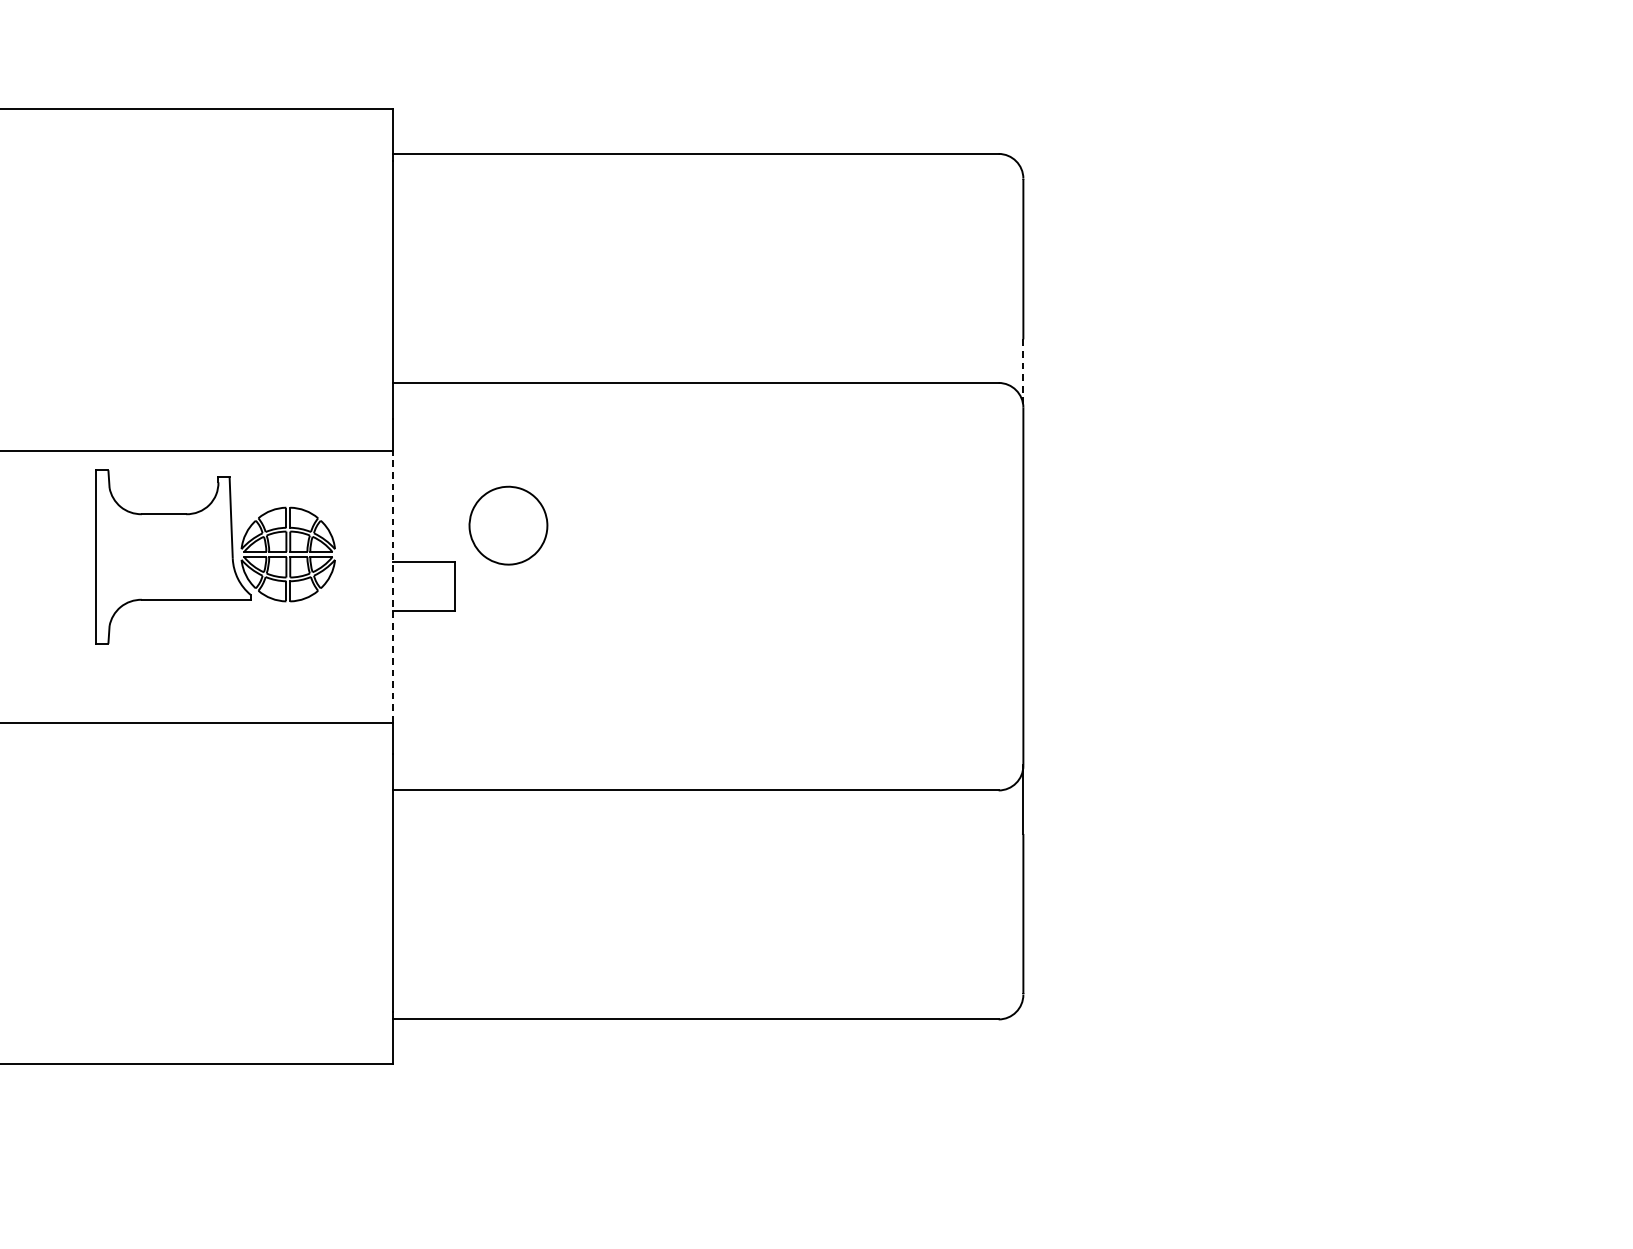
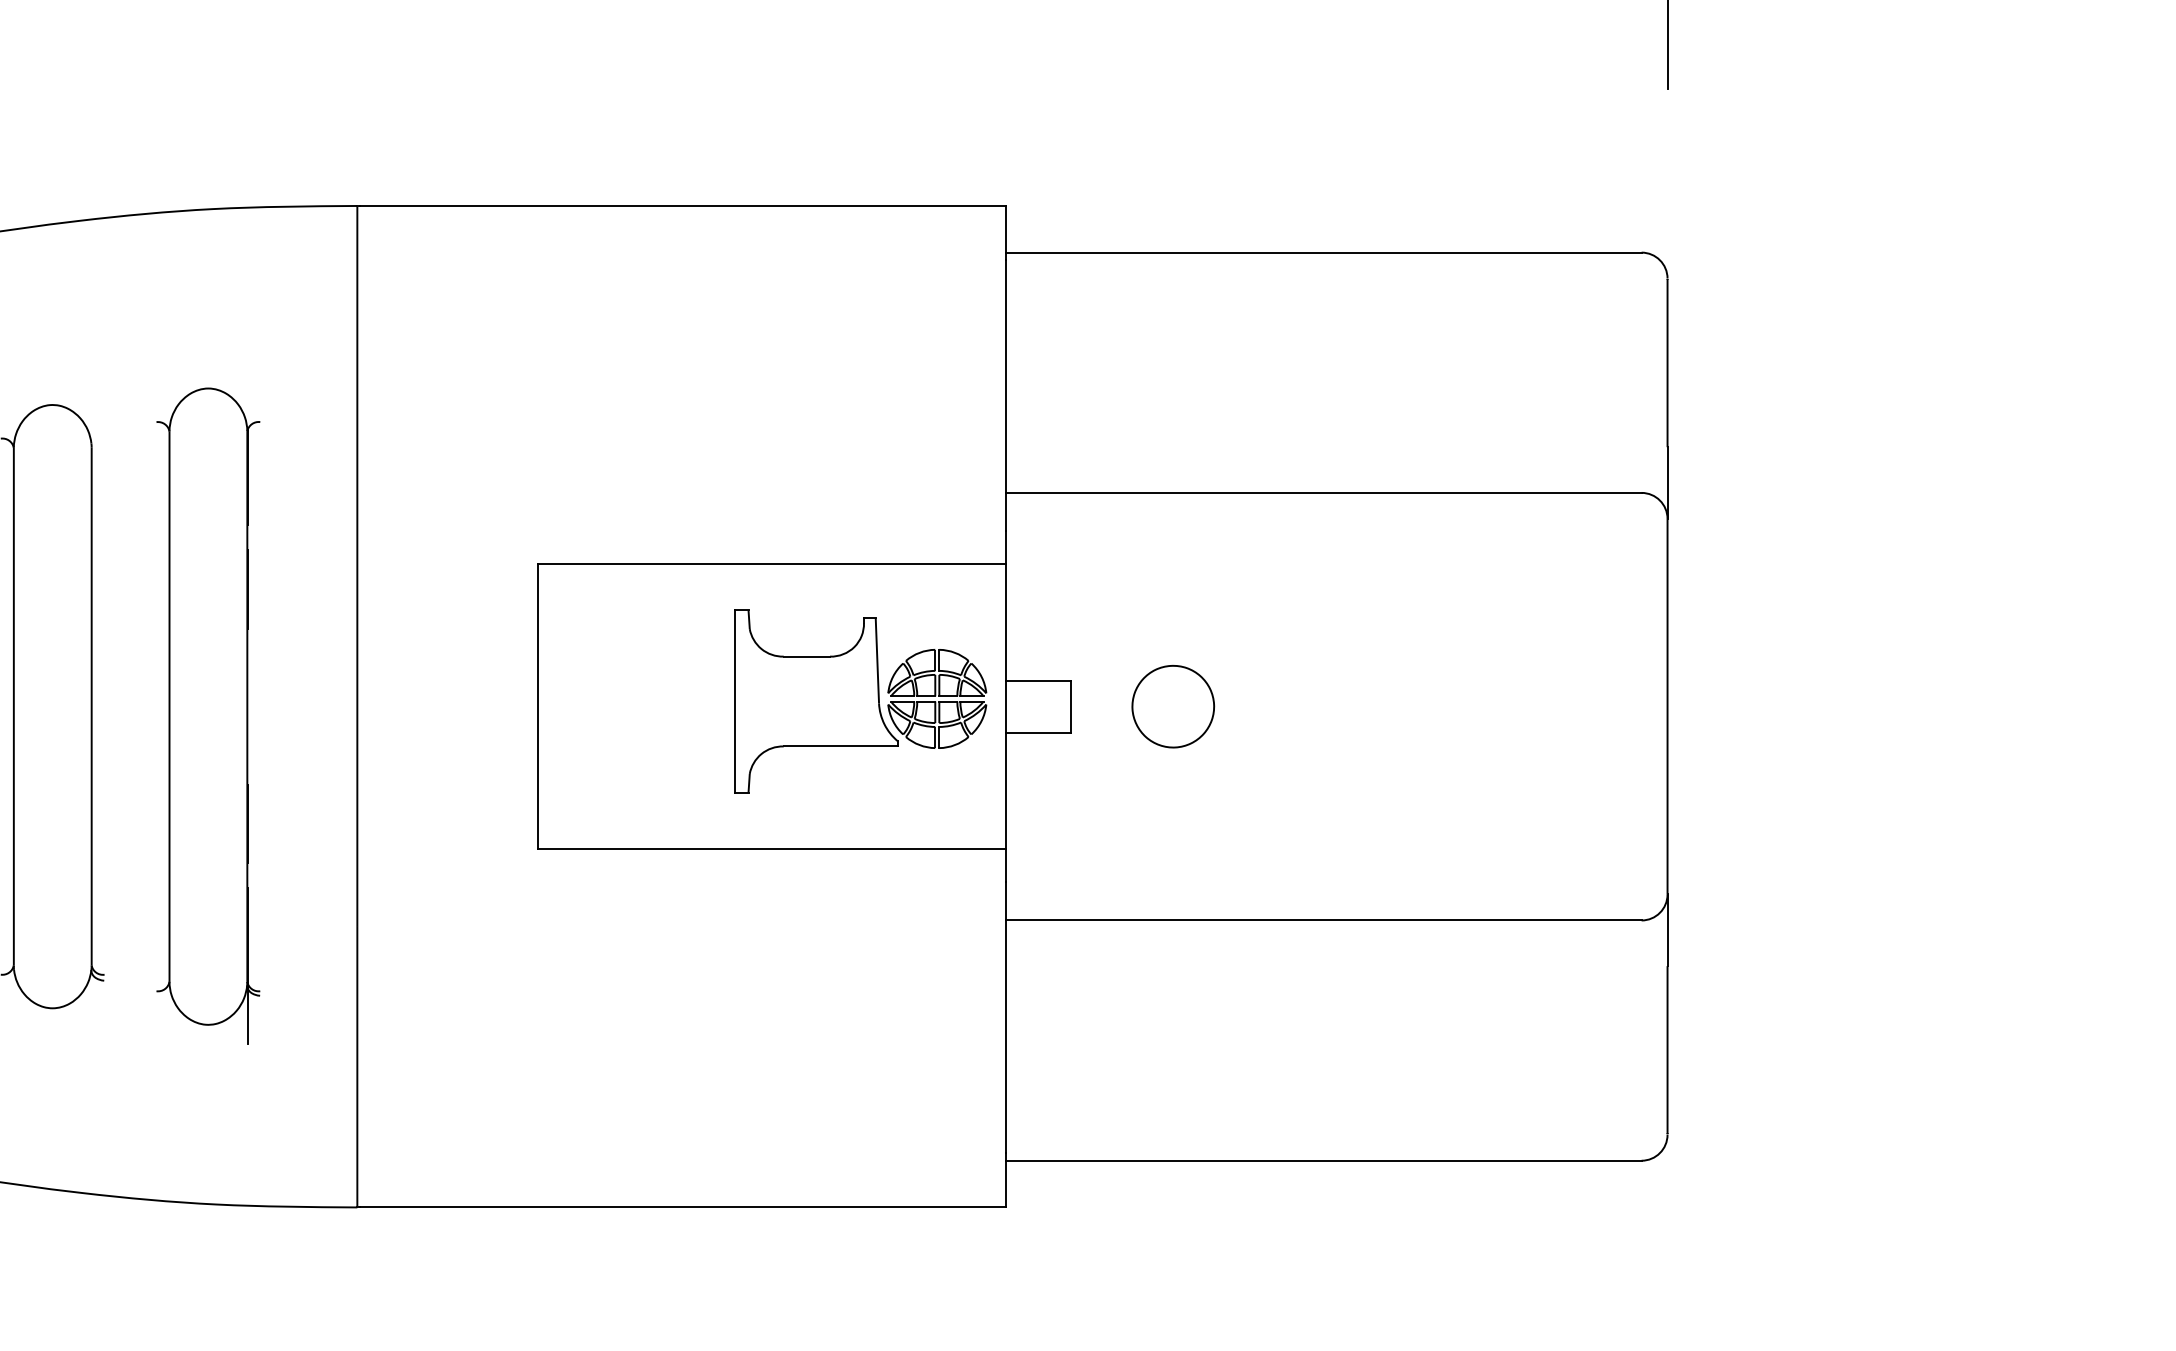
line: (1023, 373) -> (1667, 483), dashed -> solid
part: (508, 525) -> (1173, 706), moved
part: (215, 556) -> (860, 701), moved
line: (392, 586) -> (1005, 706), dashed -> solid

